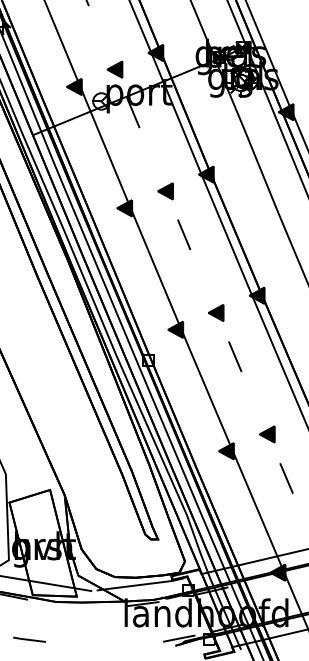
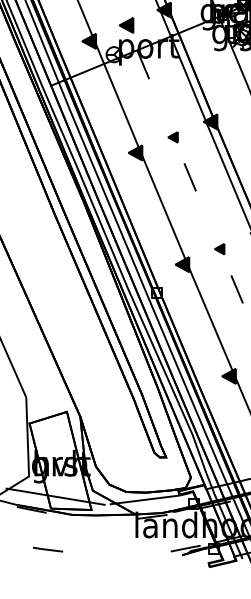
part: (165, 191) -> (173, 137), size x0.7
part: (216, 312) -> (219, 248), size x0.7

